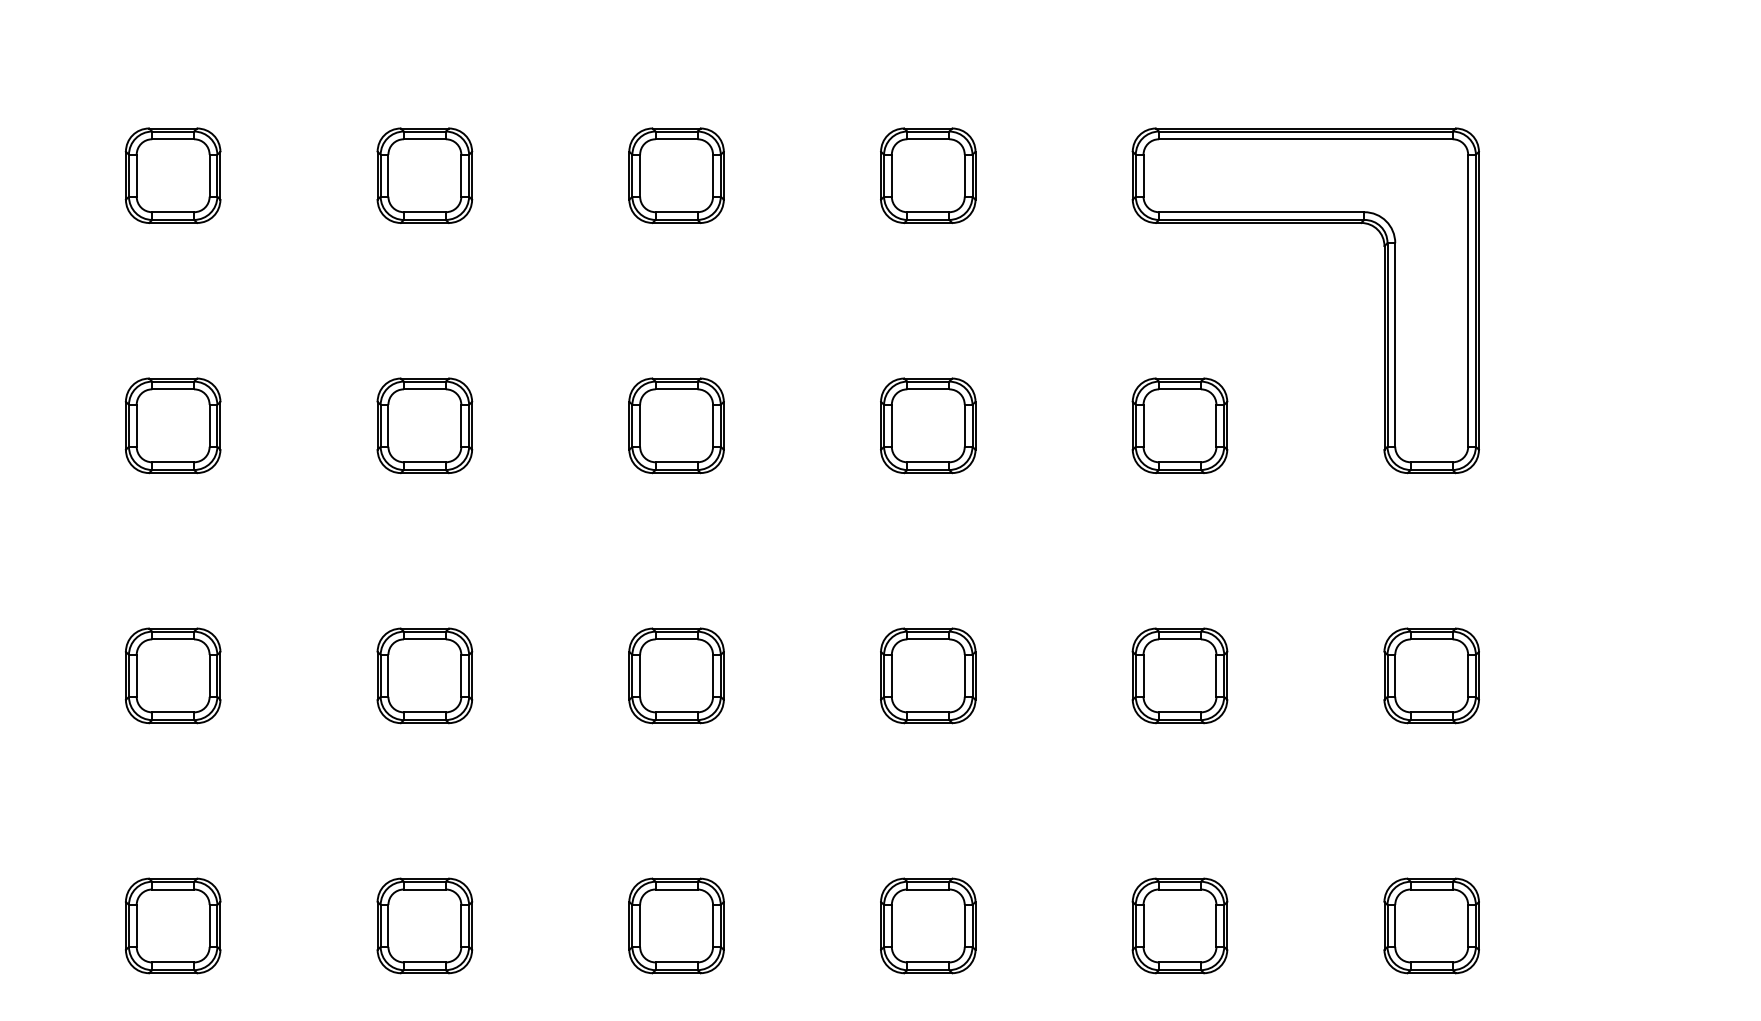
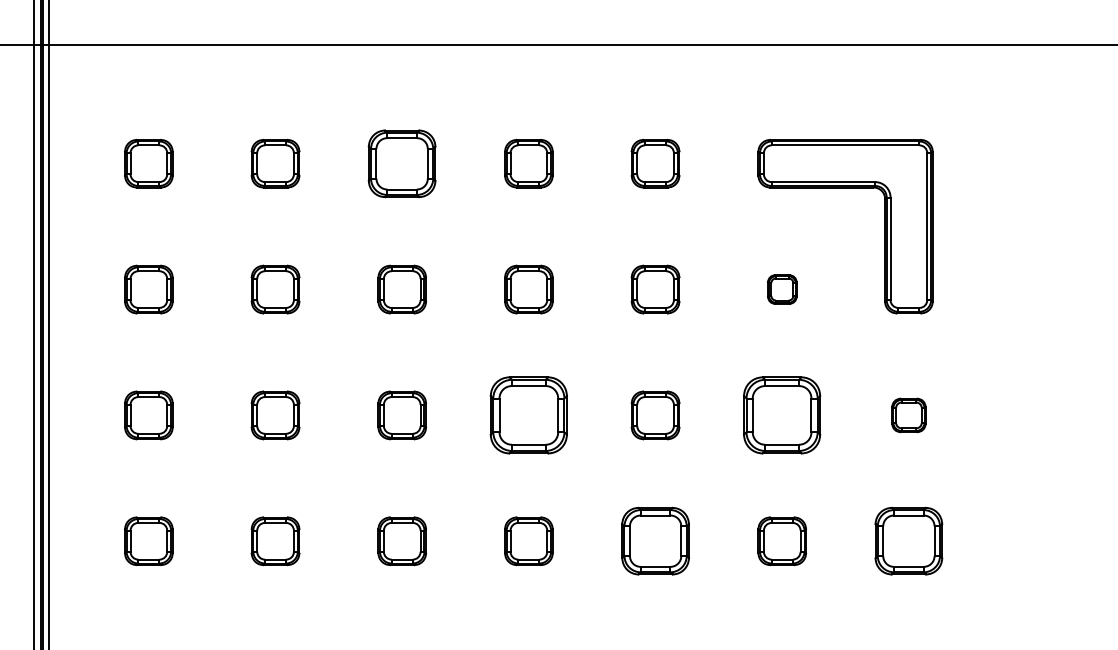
part: (425, 175) -> (402, 163), size x1.4
part: (1180, 425) -> (782, 289), size x0.6
part: (675, 676) -> (528, 415), size x1.6
part: (1180, 676) -> (782, 415), size x1.6
part: (1430, 676) -> (908, 415), size x0.7
part: (928, 926) -> (655, 541), size x1.4
part: (1430, 926) -> (908, 541), size x1.4

